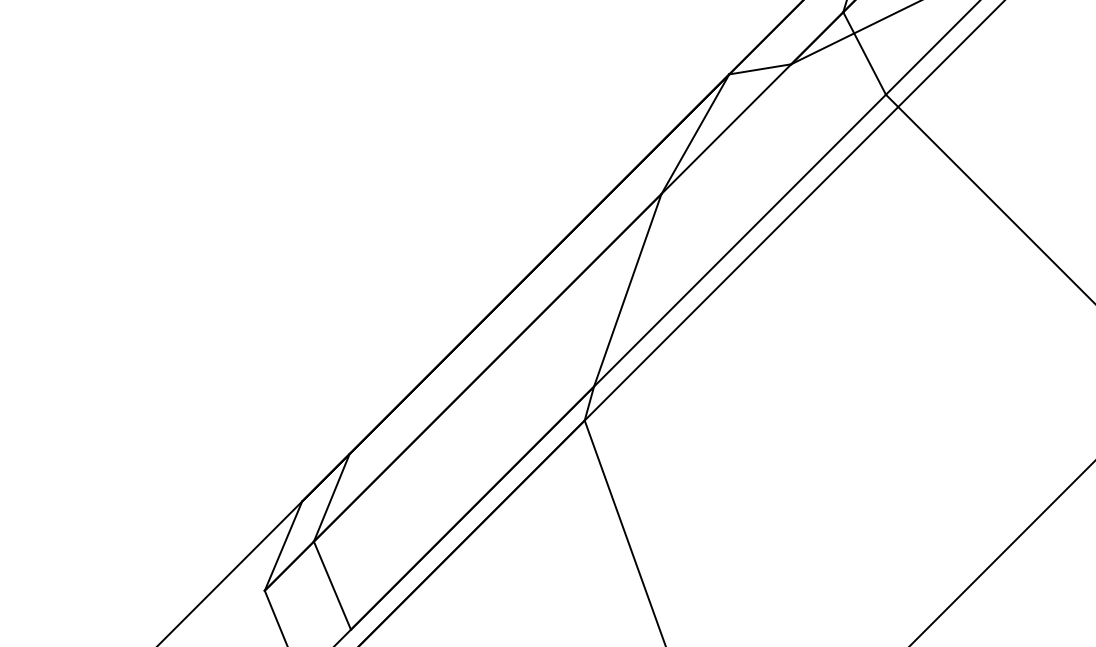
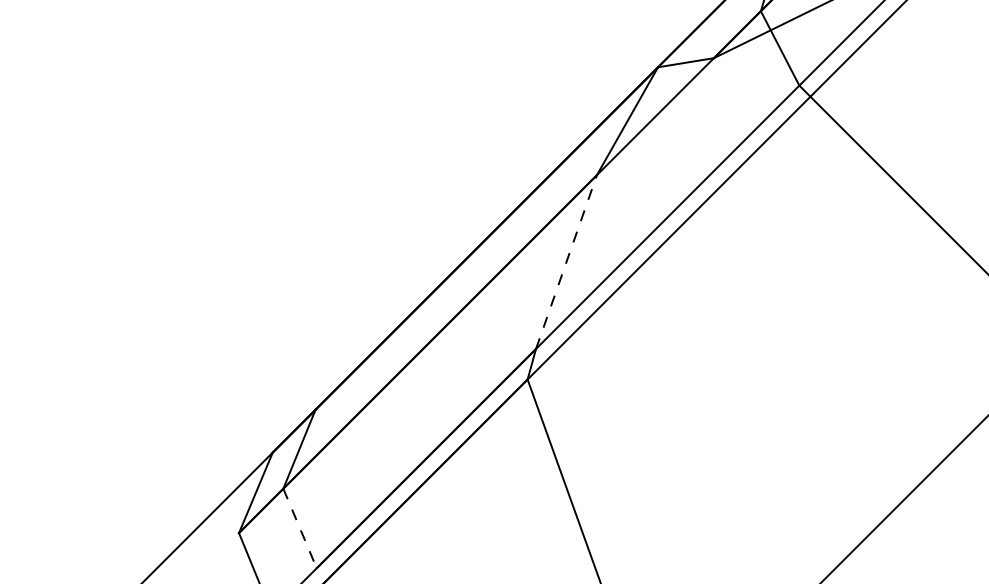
line: (627, 289) -> (566, 261), solid -> dashed
line: (332, 585) -> (300, 528), solid -> dashed

